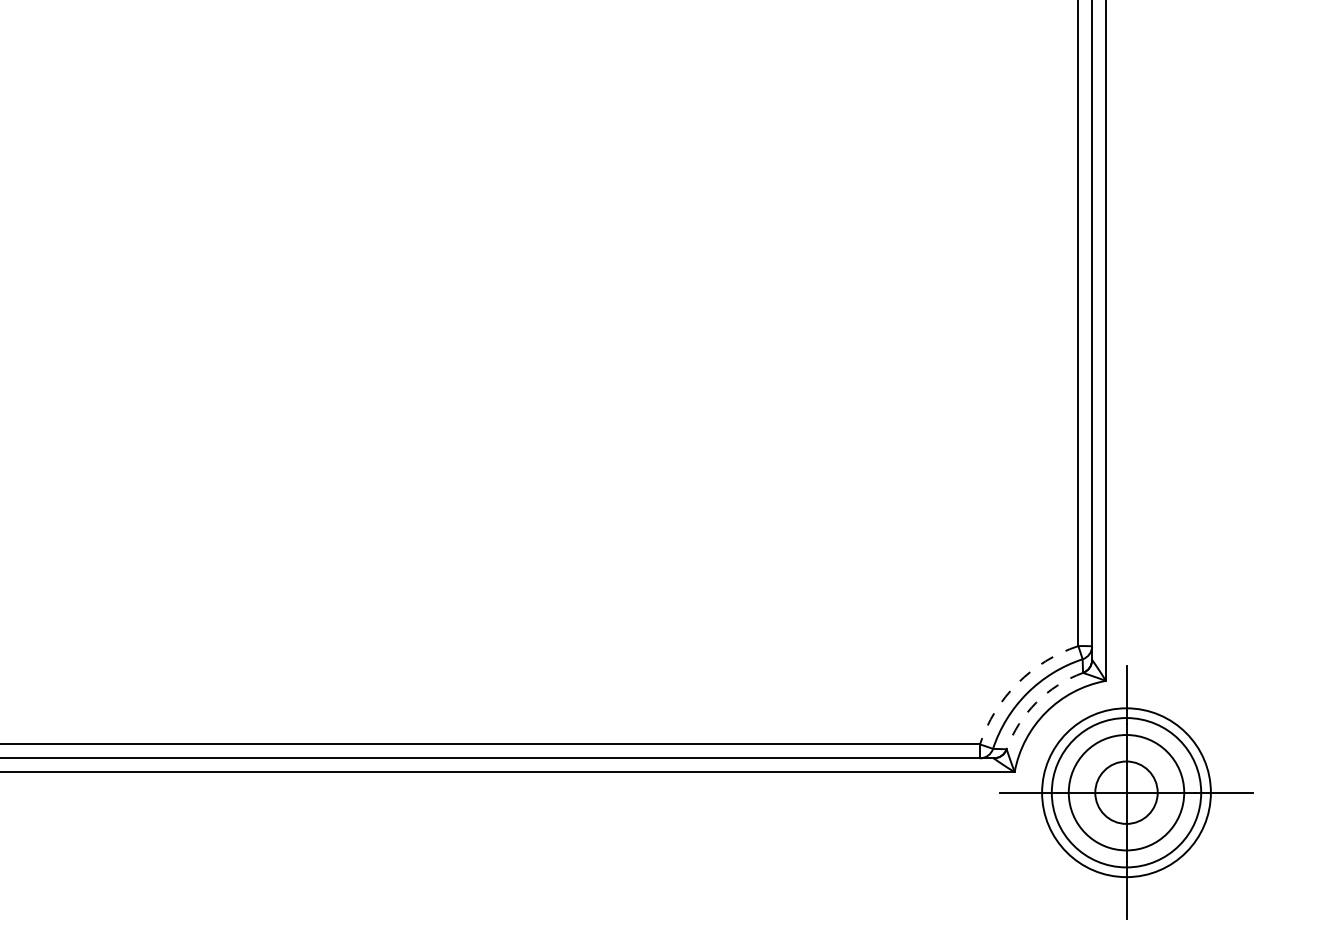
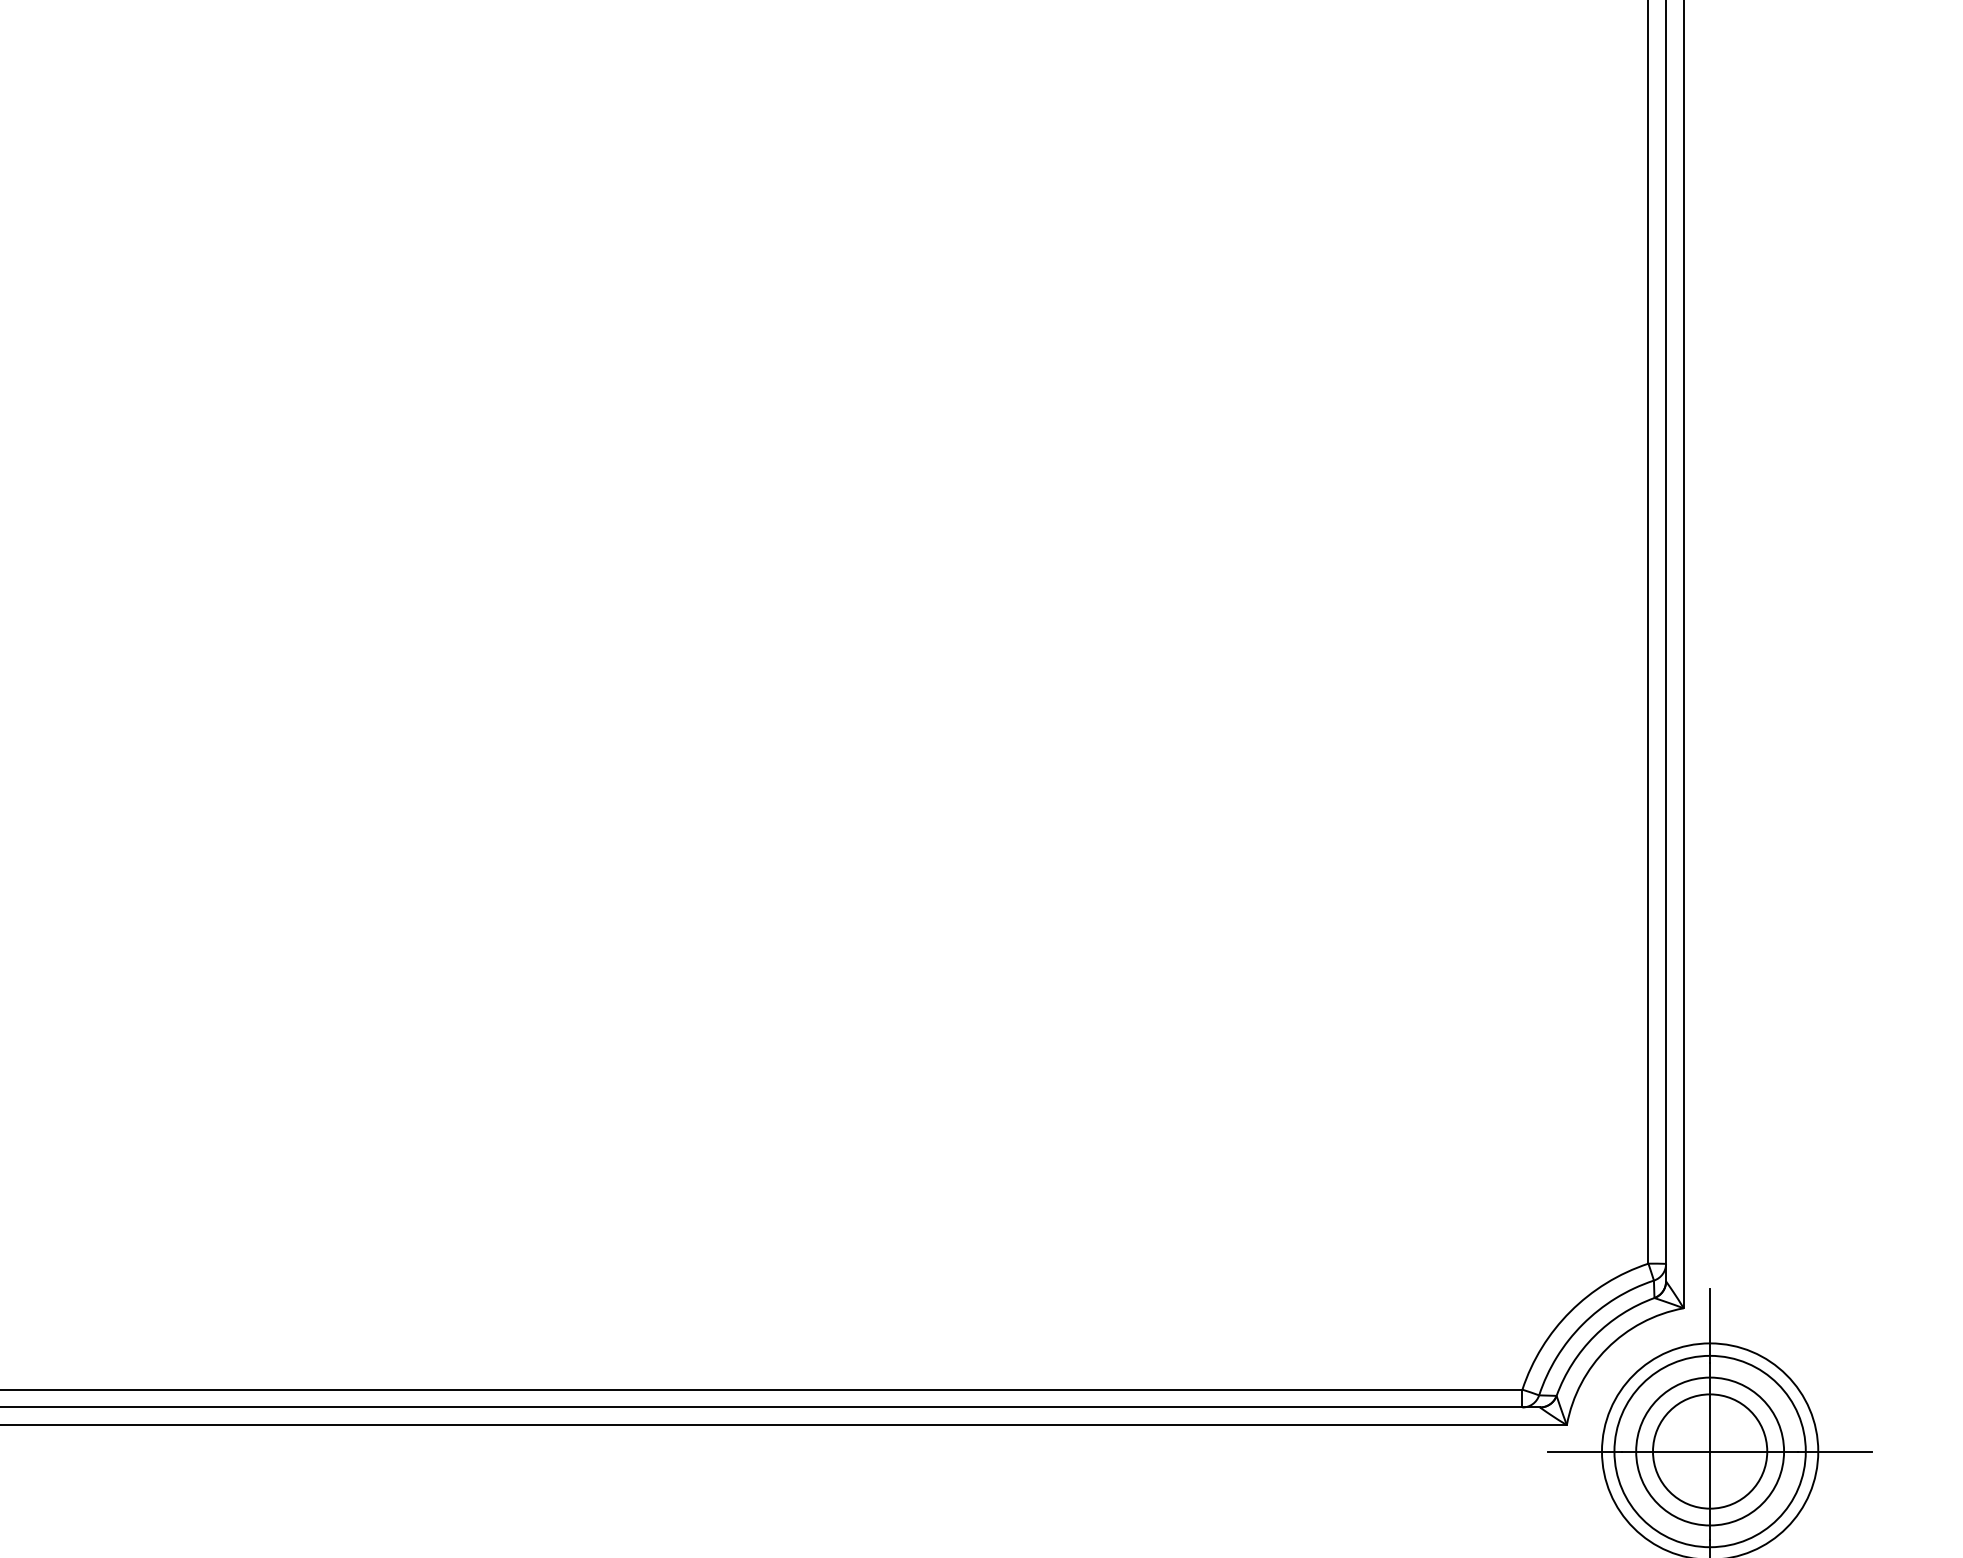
arc: (1017, 683) -> (1570, 1311), dashed -> solid
arc: (1036, 702) -> (1594, 1336), dashed -> solid
circle: (1126, 792) -> (1710, 1451), size x1.43

